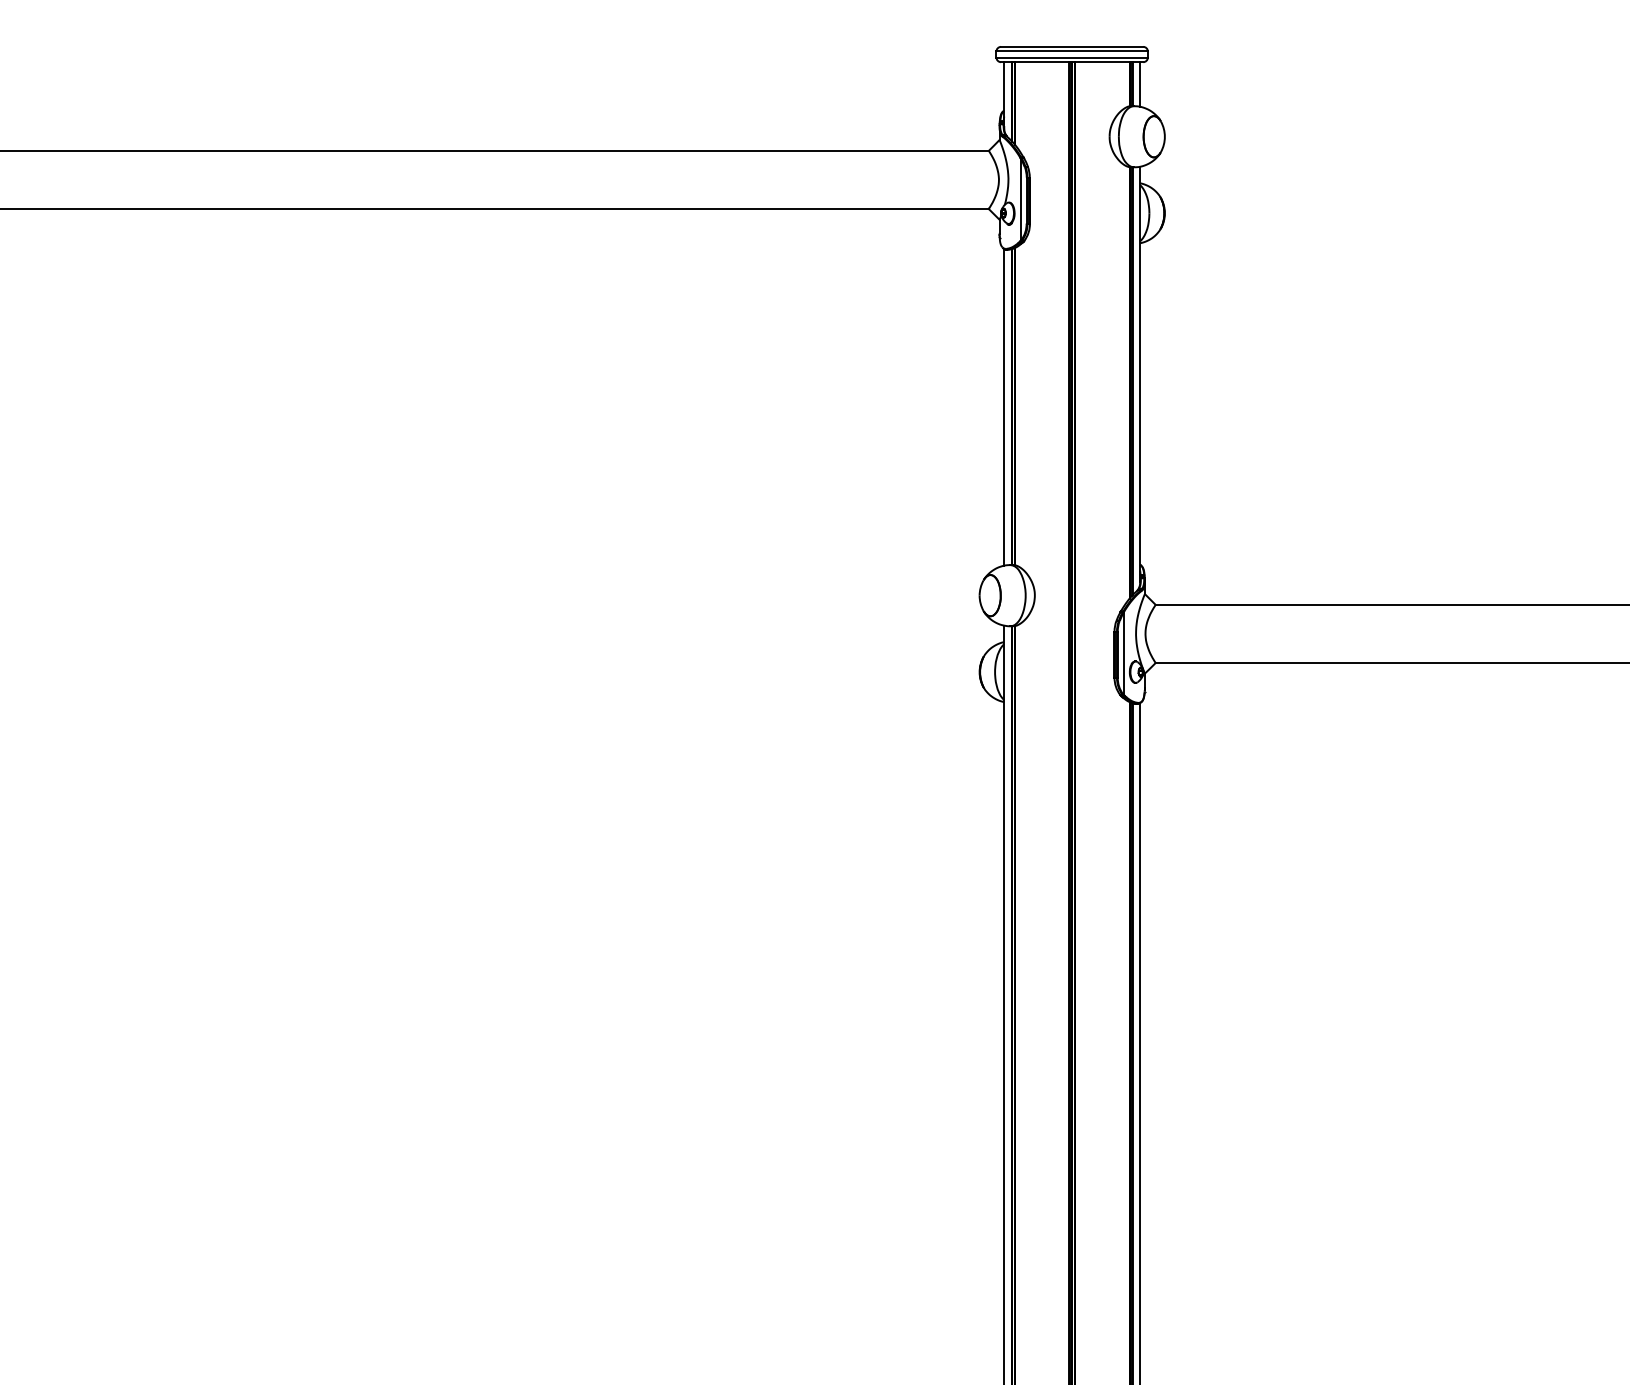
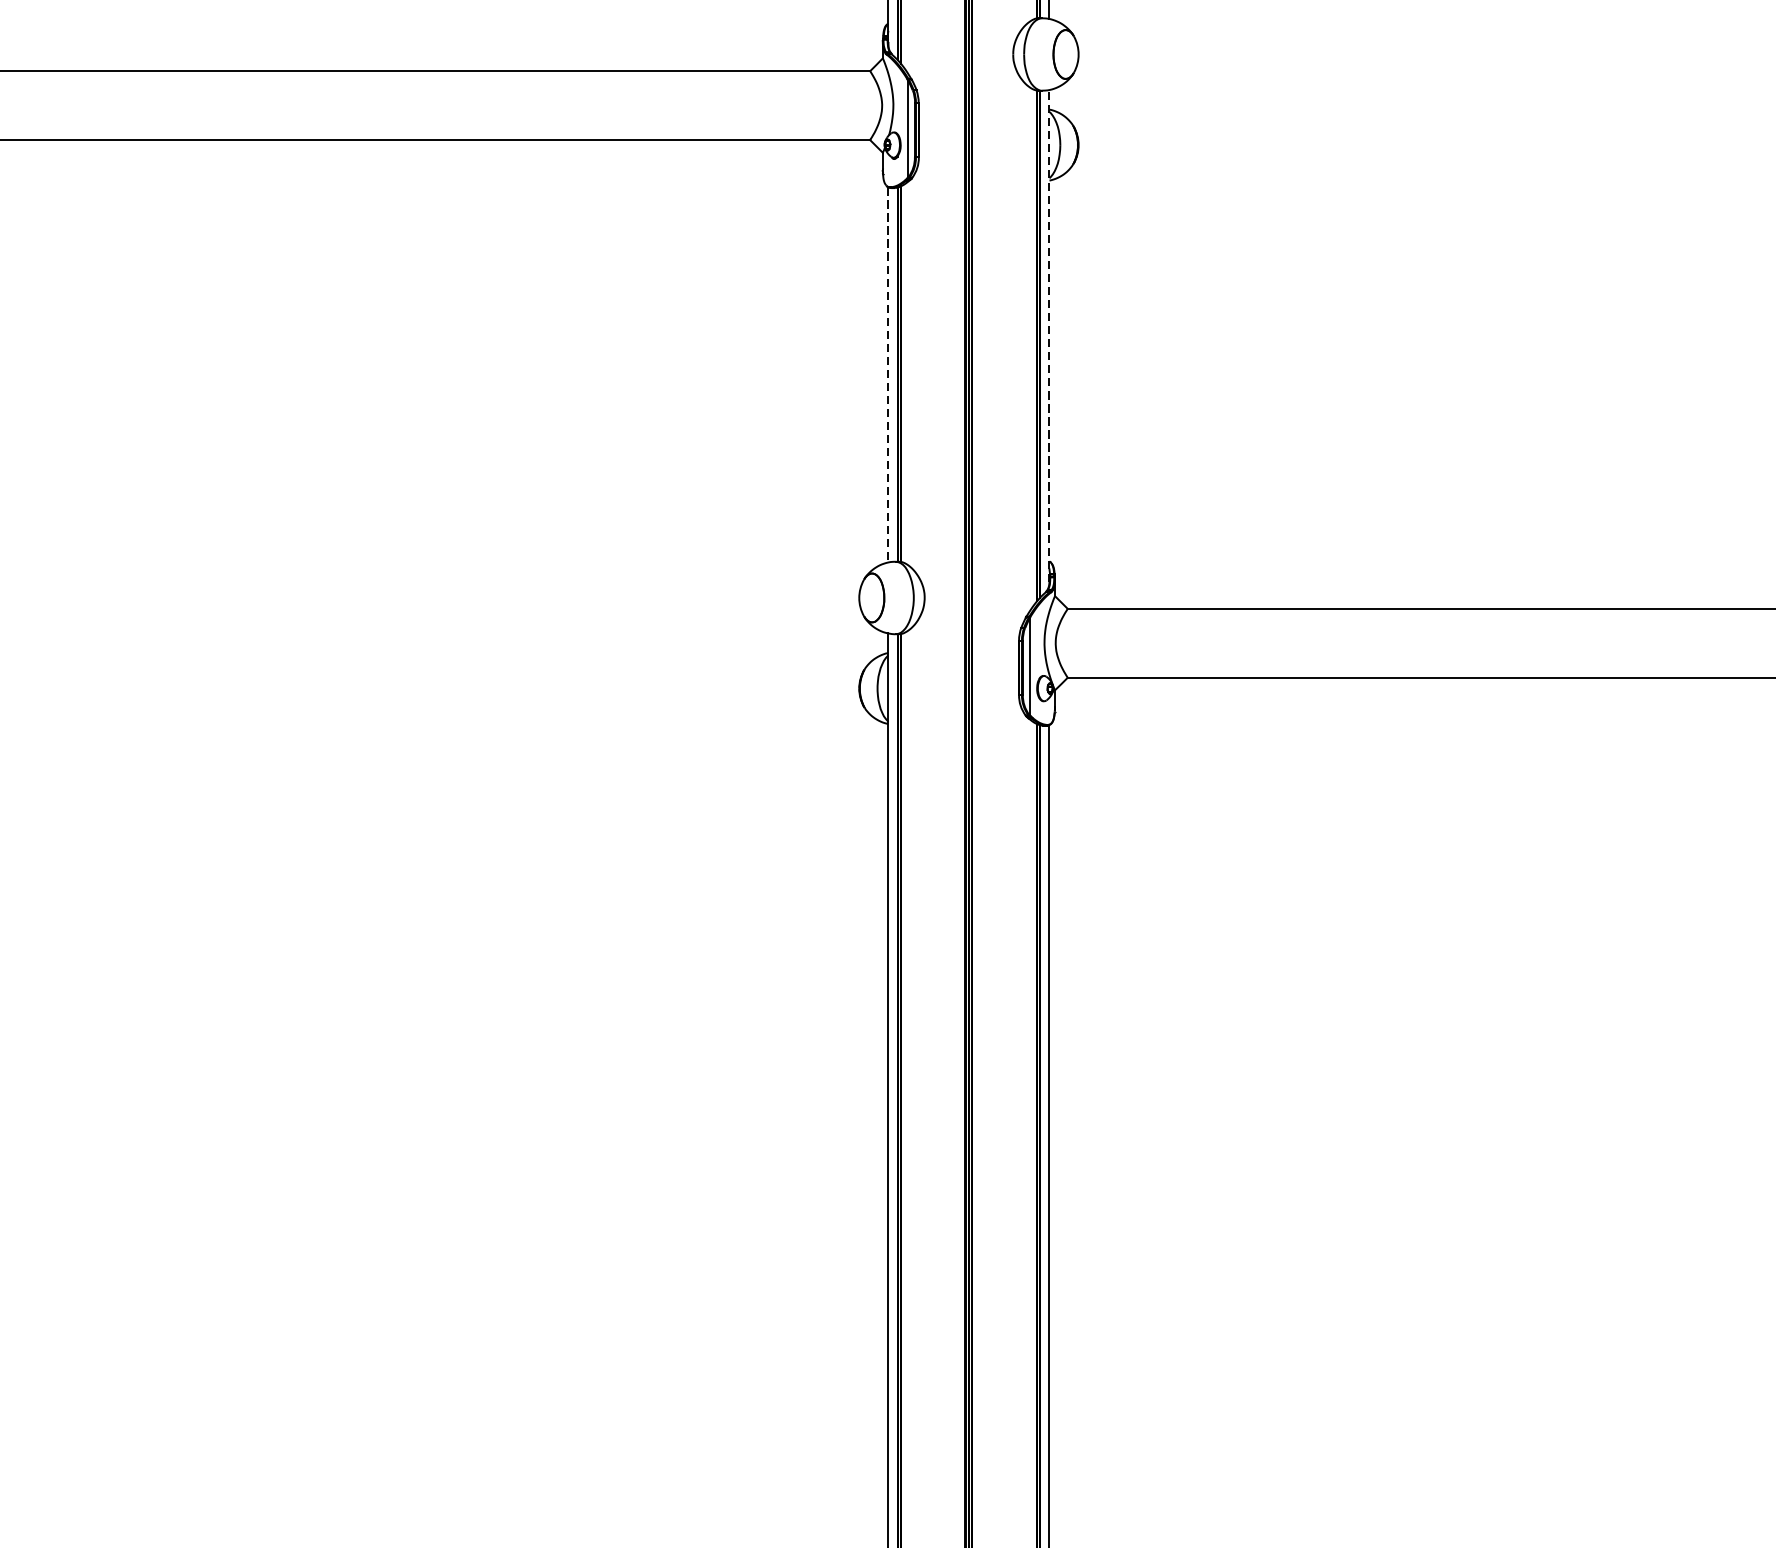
line: (1140, 374) -> (1049, 336), solid -> dashed
line: (1004, 407) -> (888, 375), solid -> dashed

